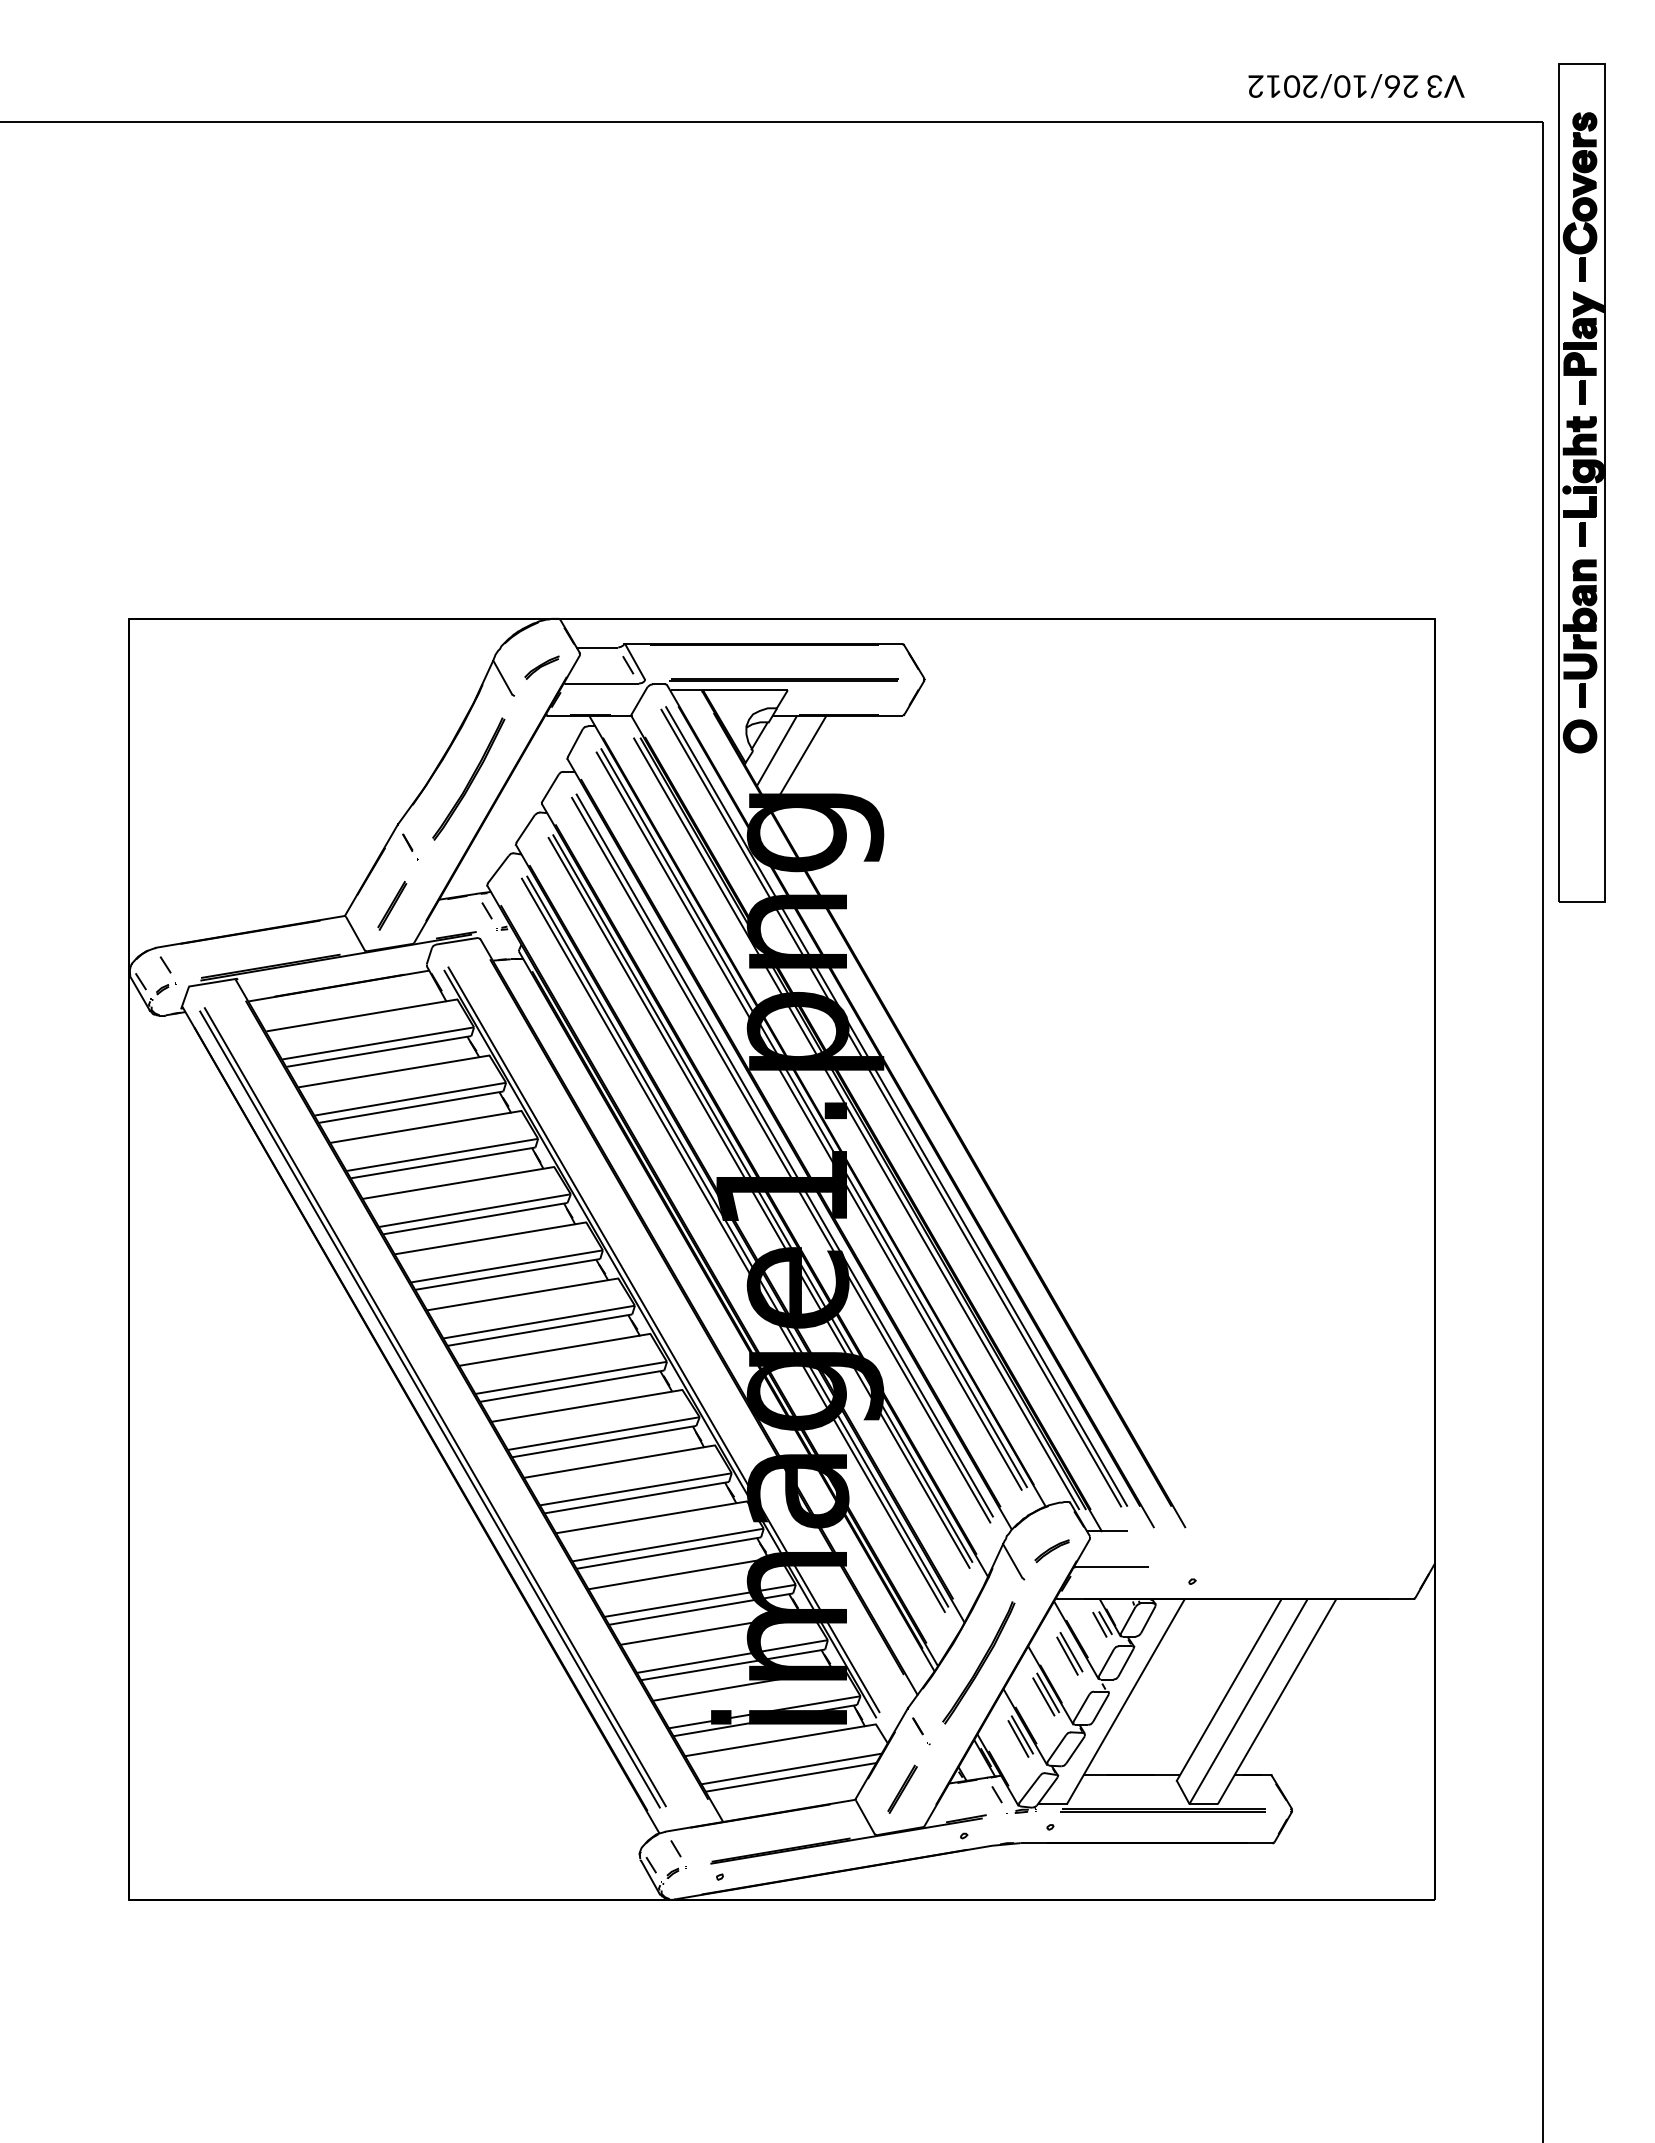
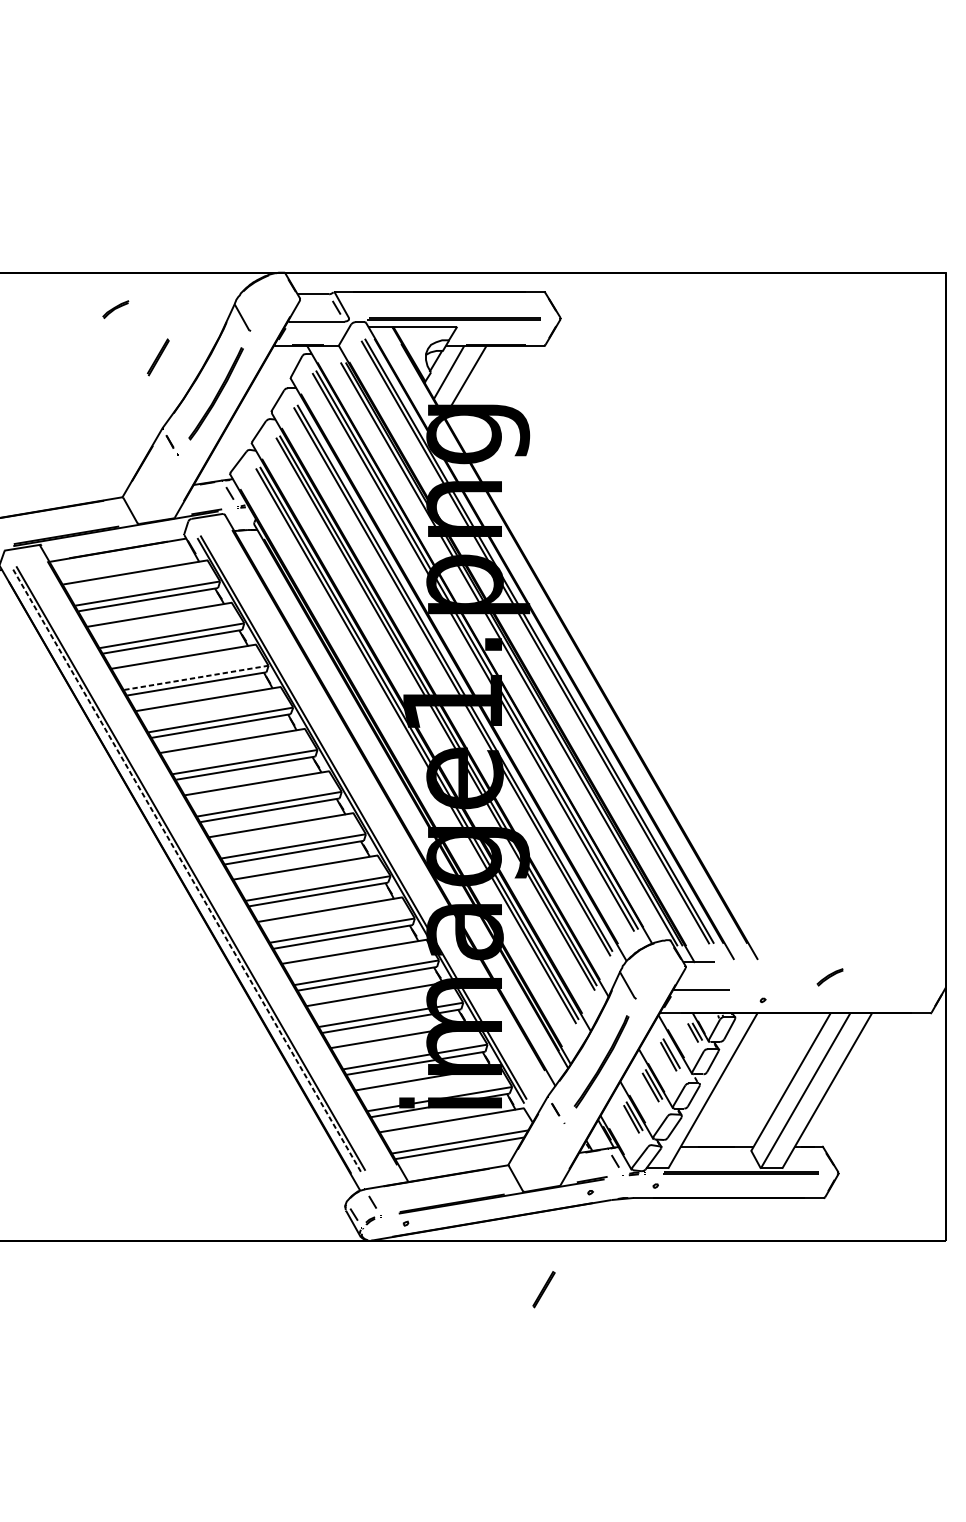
part: (541, 667) -> (115, 309), moved
part: (392, 905) -> (158, 357), moved
line: (442, 1154) -> (196, 677), solid -> dashed
line: (430, 1409) -> (187, 870), solid -> dashed
part: (1051, 1551) -> (829, 977), moved
part: (902, 1788) -> (543, 1288), moved

